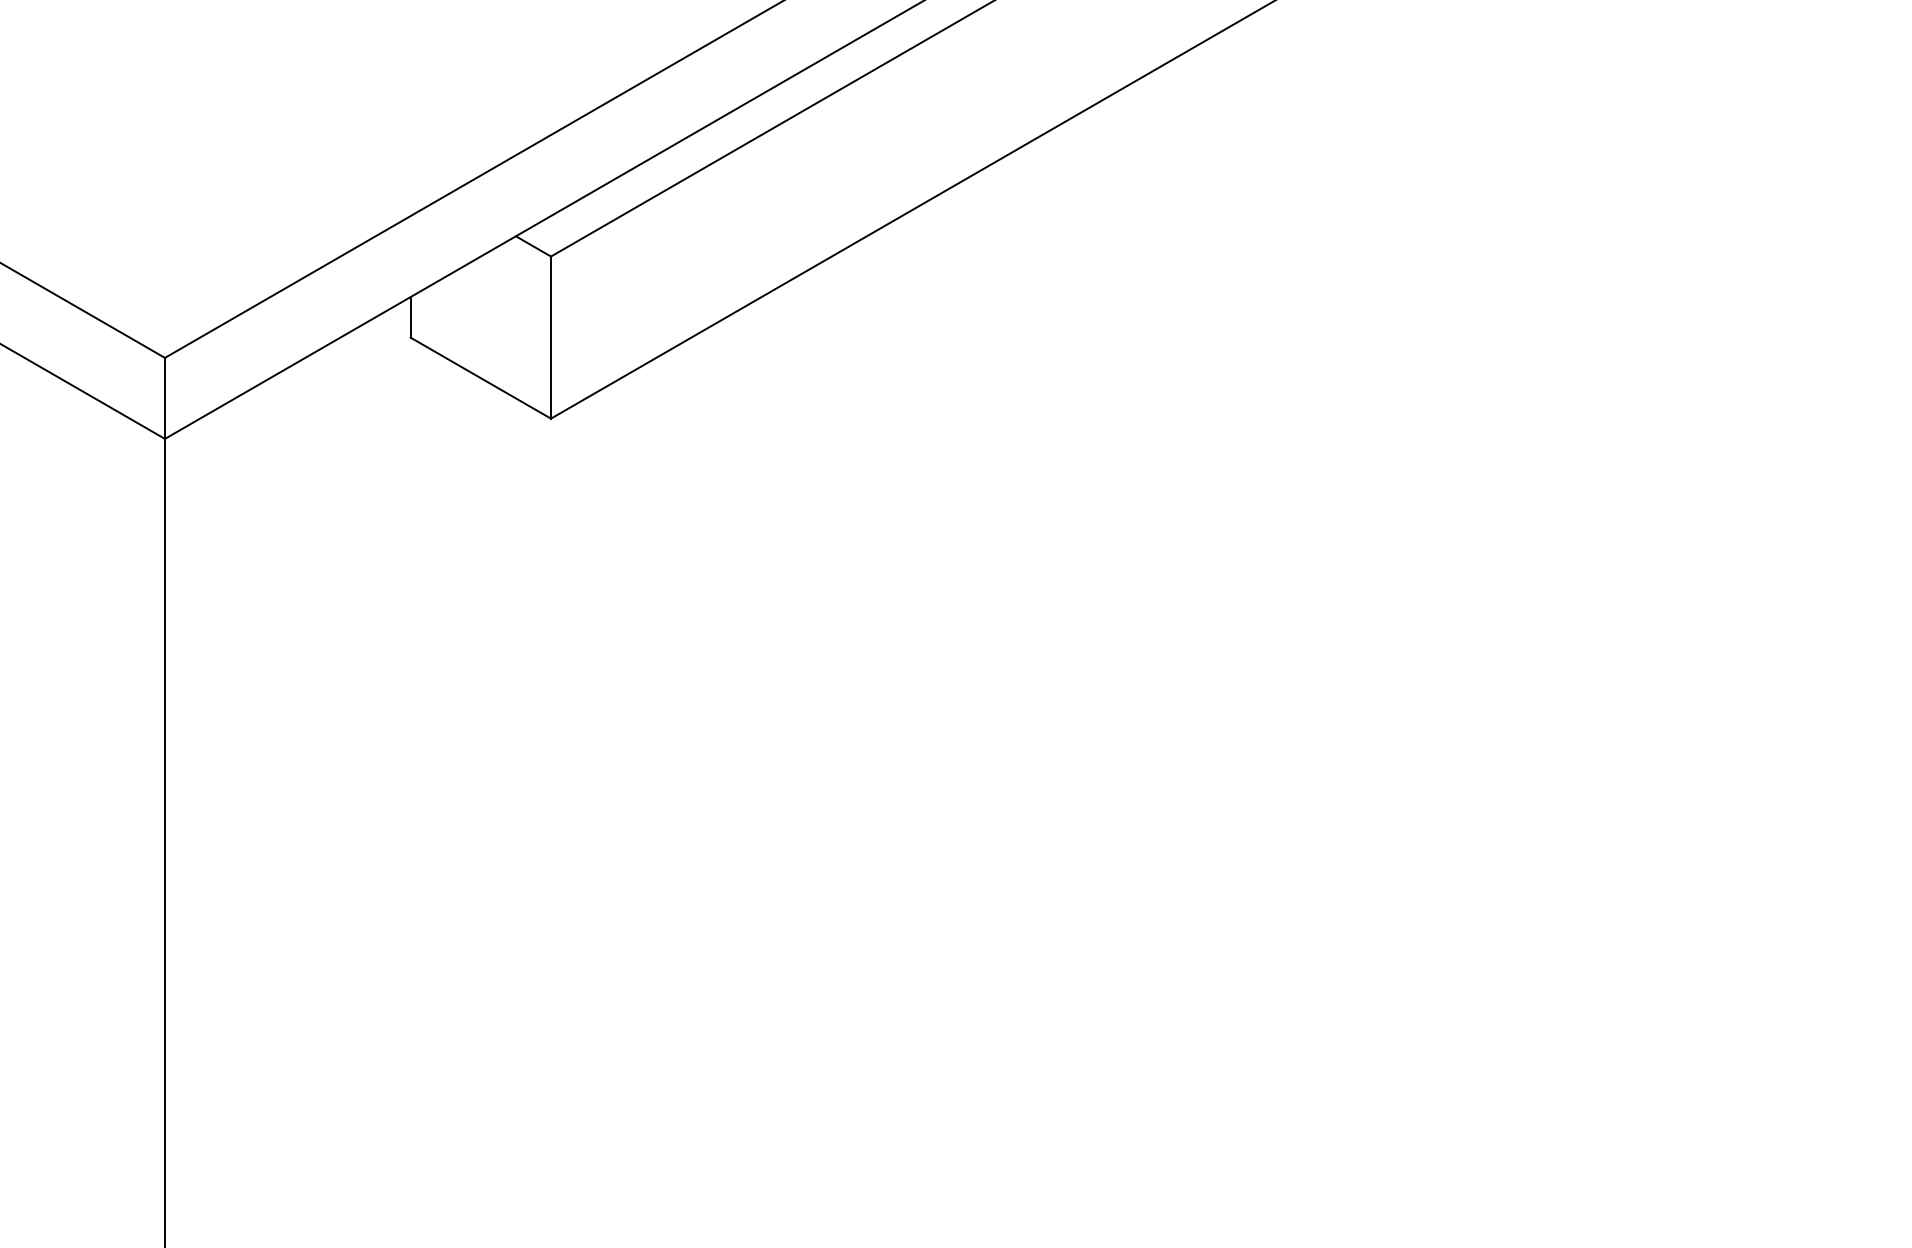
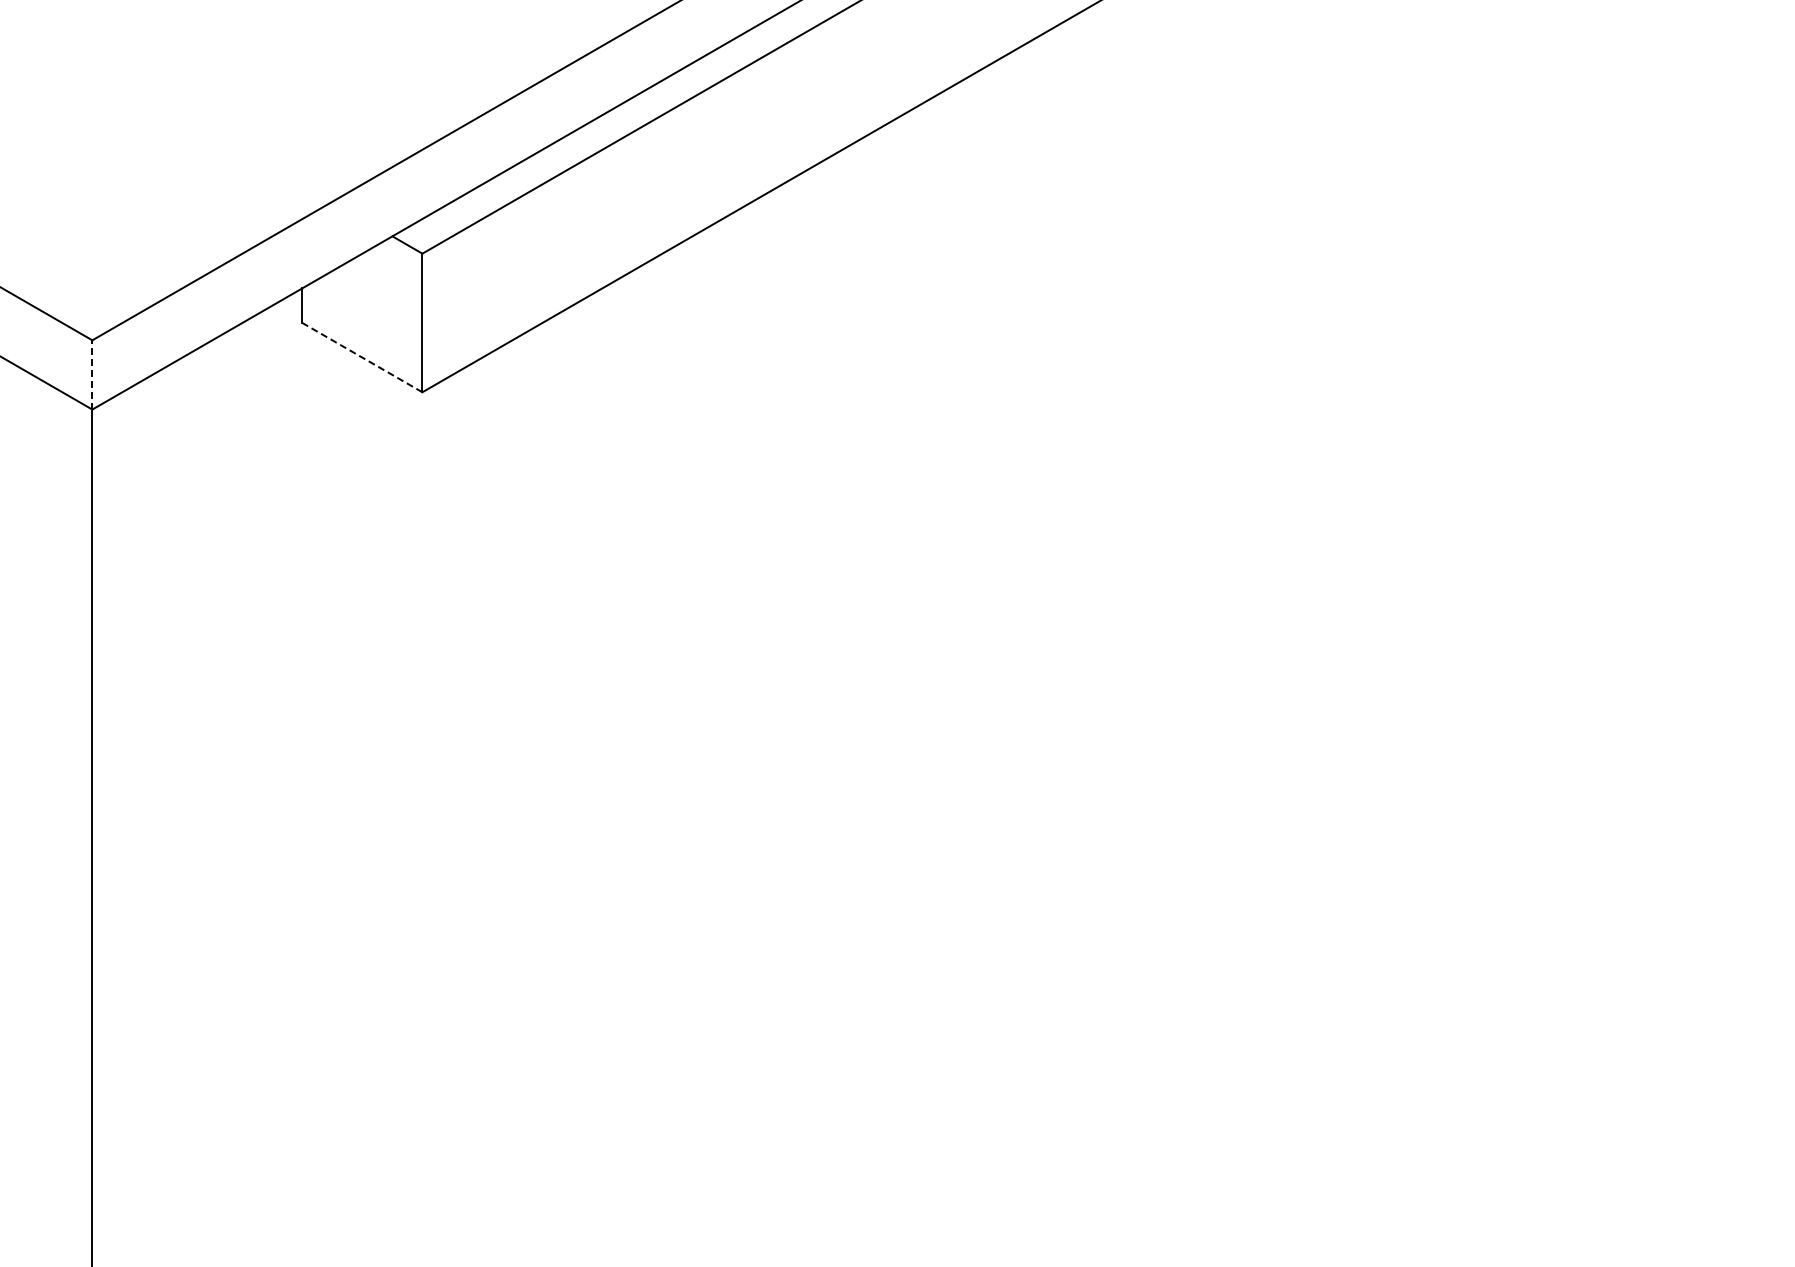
line: (480, 377) -> (362, 357), solid -> dashed
line: (165, 397) -> (92, 374), solid -> dashed

